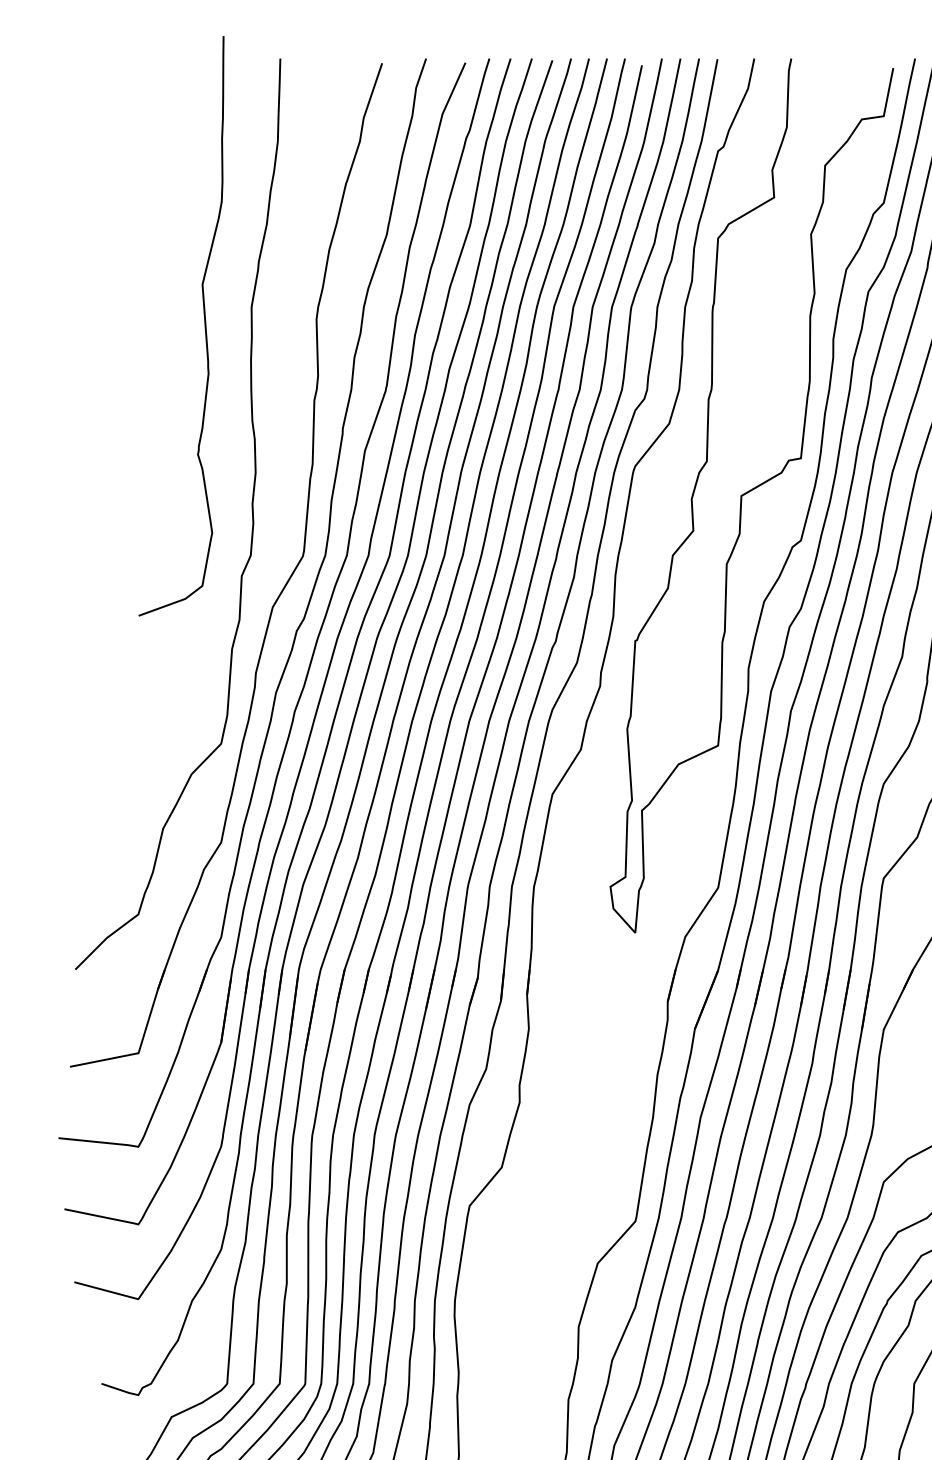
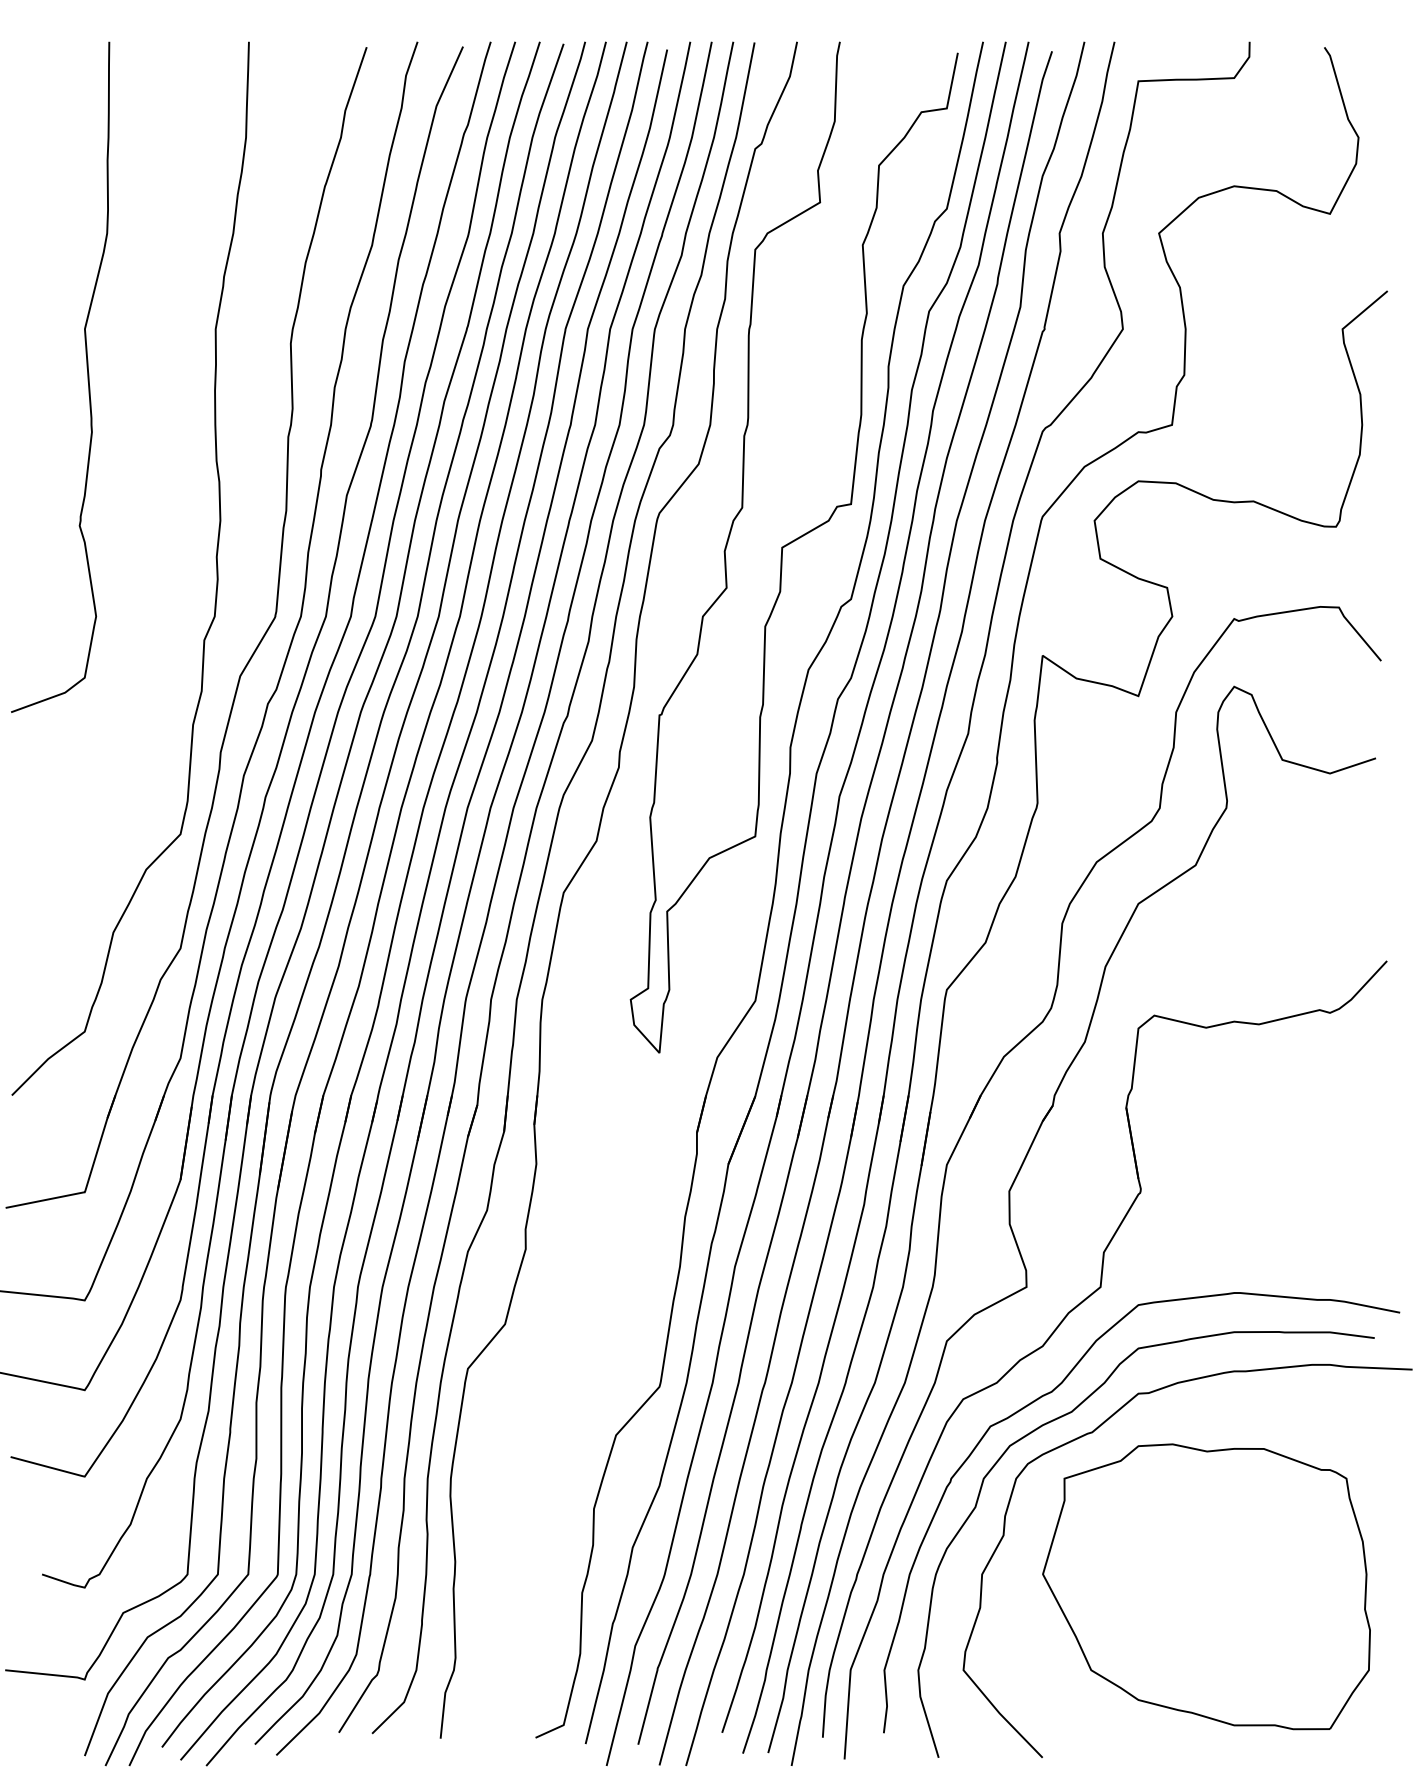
curve: (204, 325) -> (87, 376), moved

